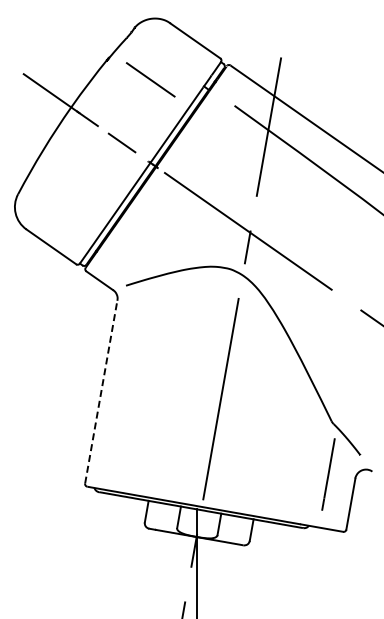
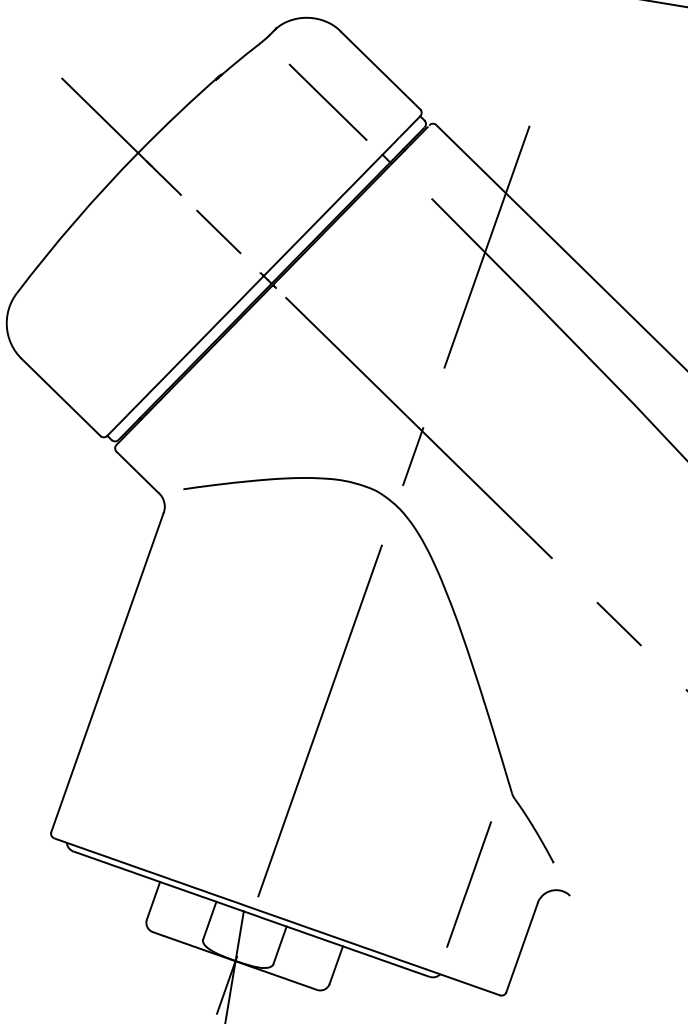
line: (150, 79) -> (327, 101), moved
line: (101, 392) -> (107, 673), dashed -> solid
line: (328, 474) -> (469, 884), moved

